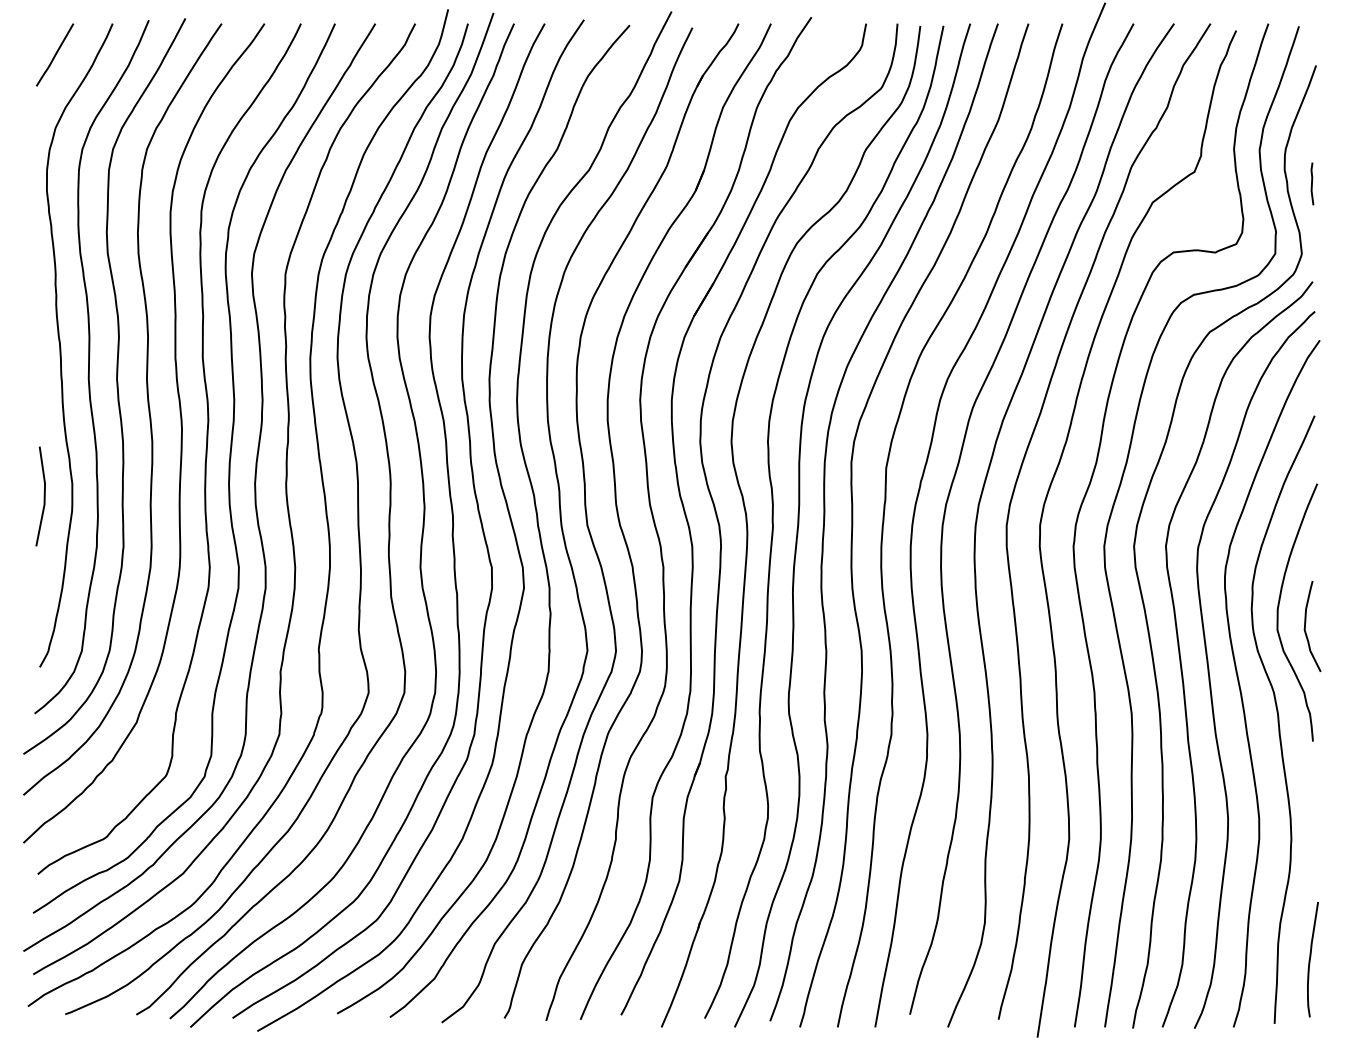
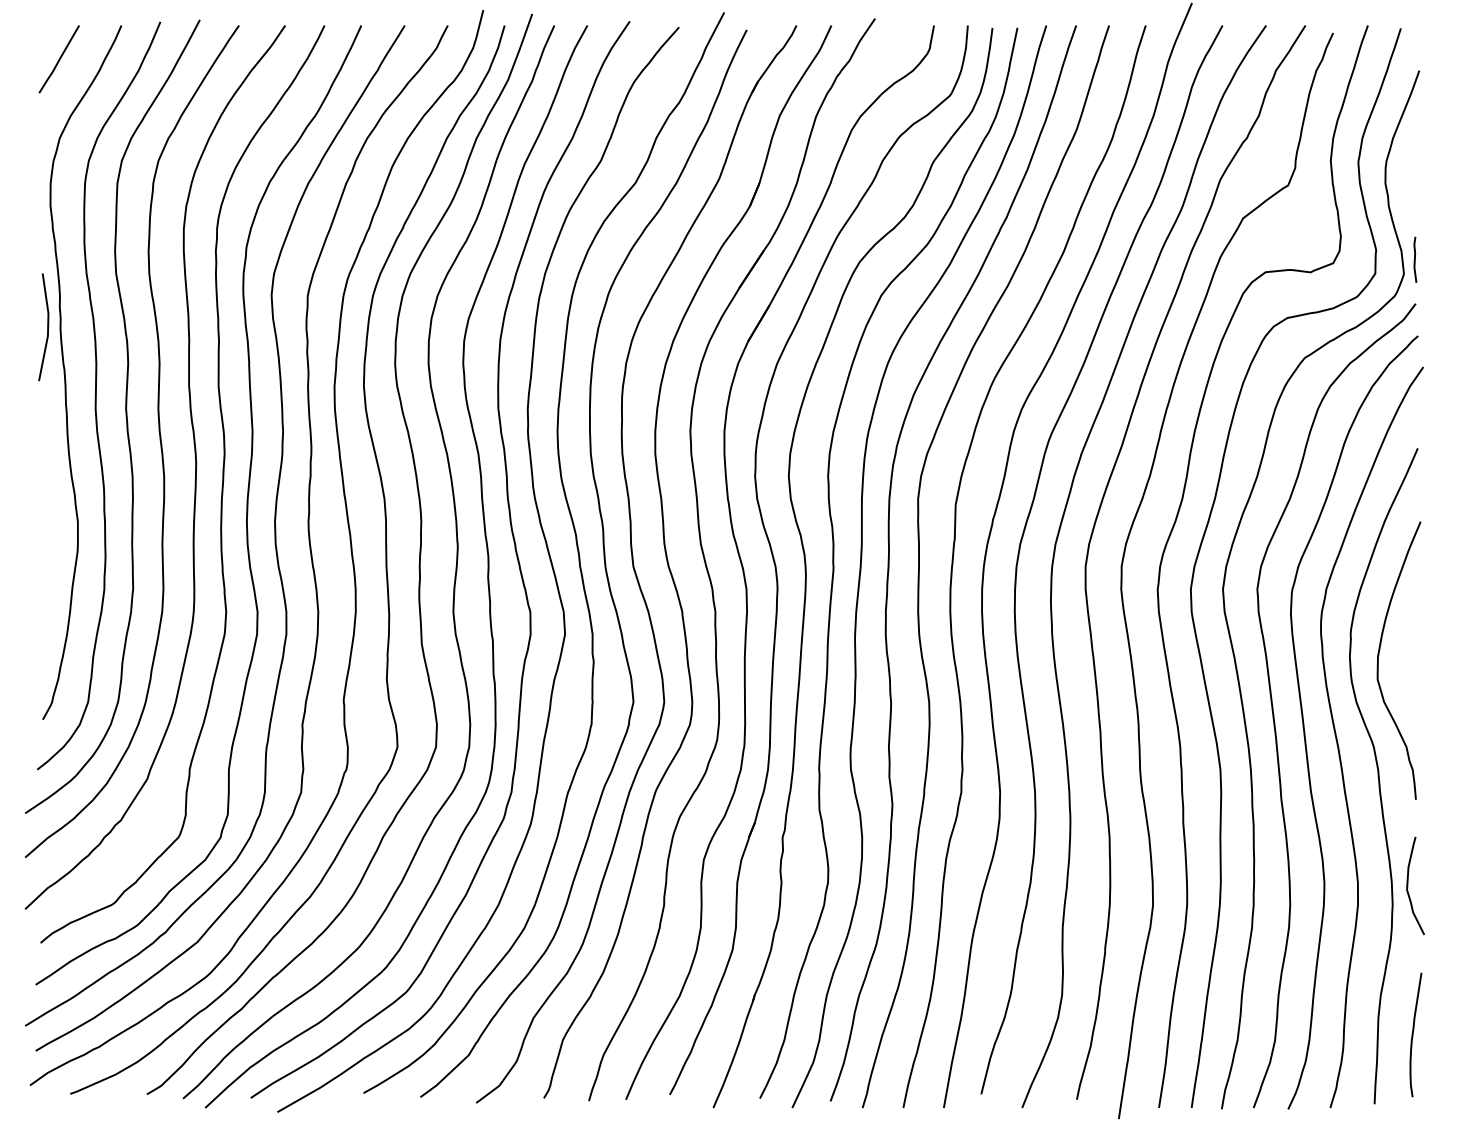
line: (1312, 183) -> (1415, 259), moved
line: (43, 496) -> (46, 327), moved
curve: (1305, 626) -> (1407, 885), moved

